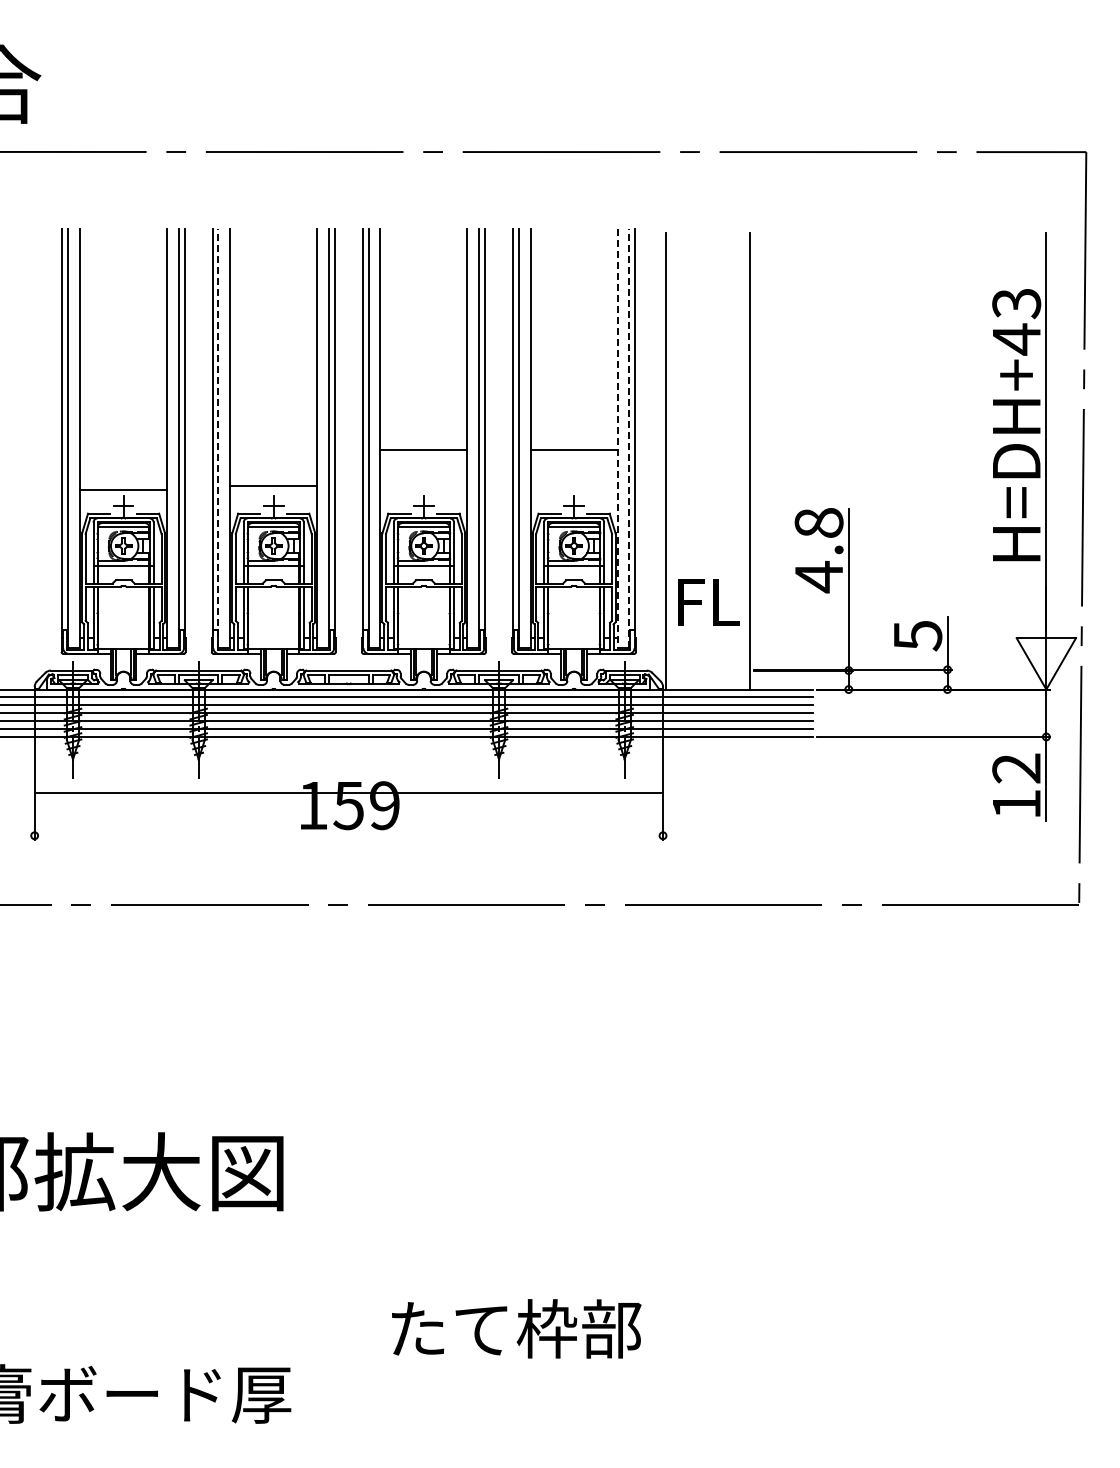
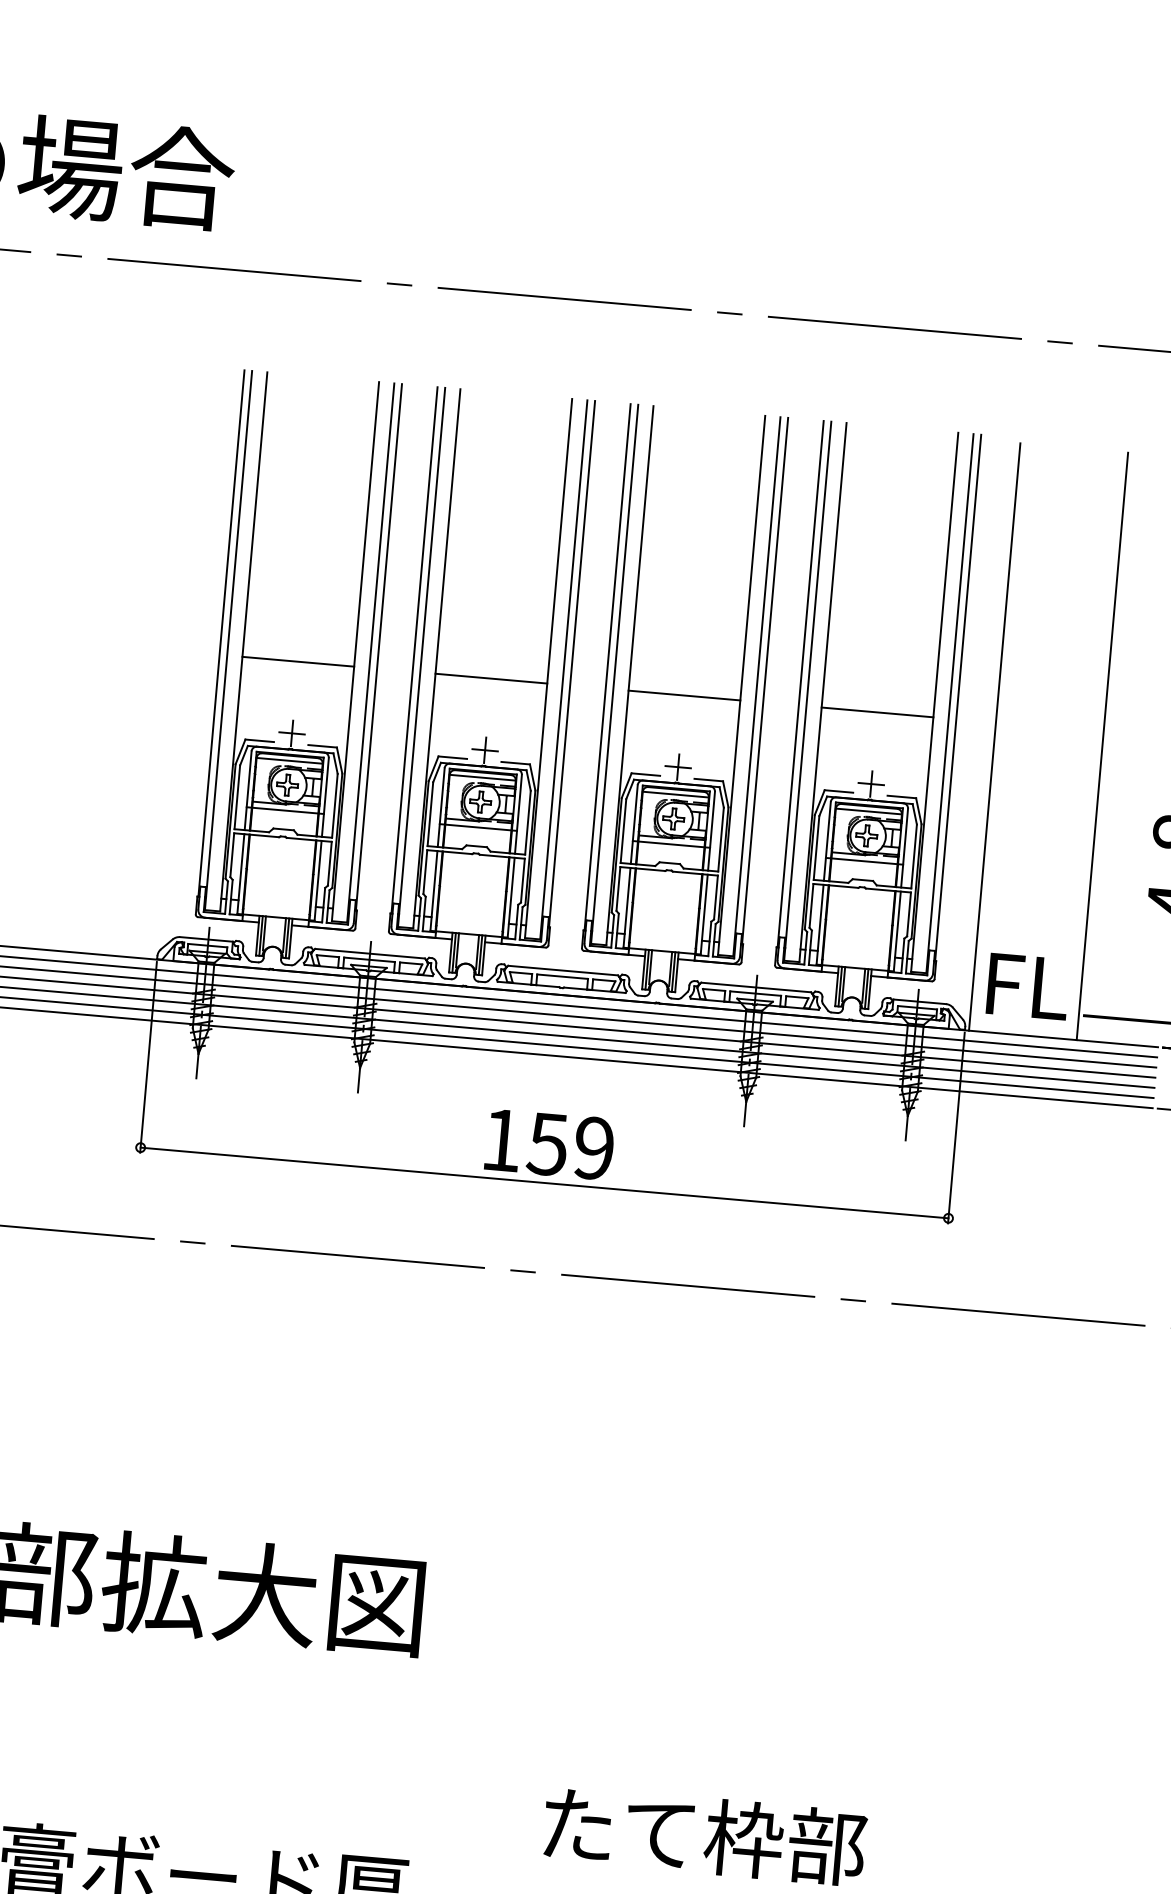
line: (218, 438) -> (421, 657), dashed -> solid
line: (617, 438) -> (934, 702), dashed -> solid
line: (629, 438) -> (950, 703), dashed -> solid
line: (273, 486) -> (491, 679), moved
line: (123, 490) -> (298, 662), moved
text: (708, 602) -> (1027, 986), moved
line: (348, 792) -> (544, 1182), moved

